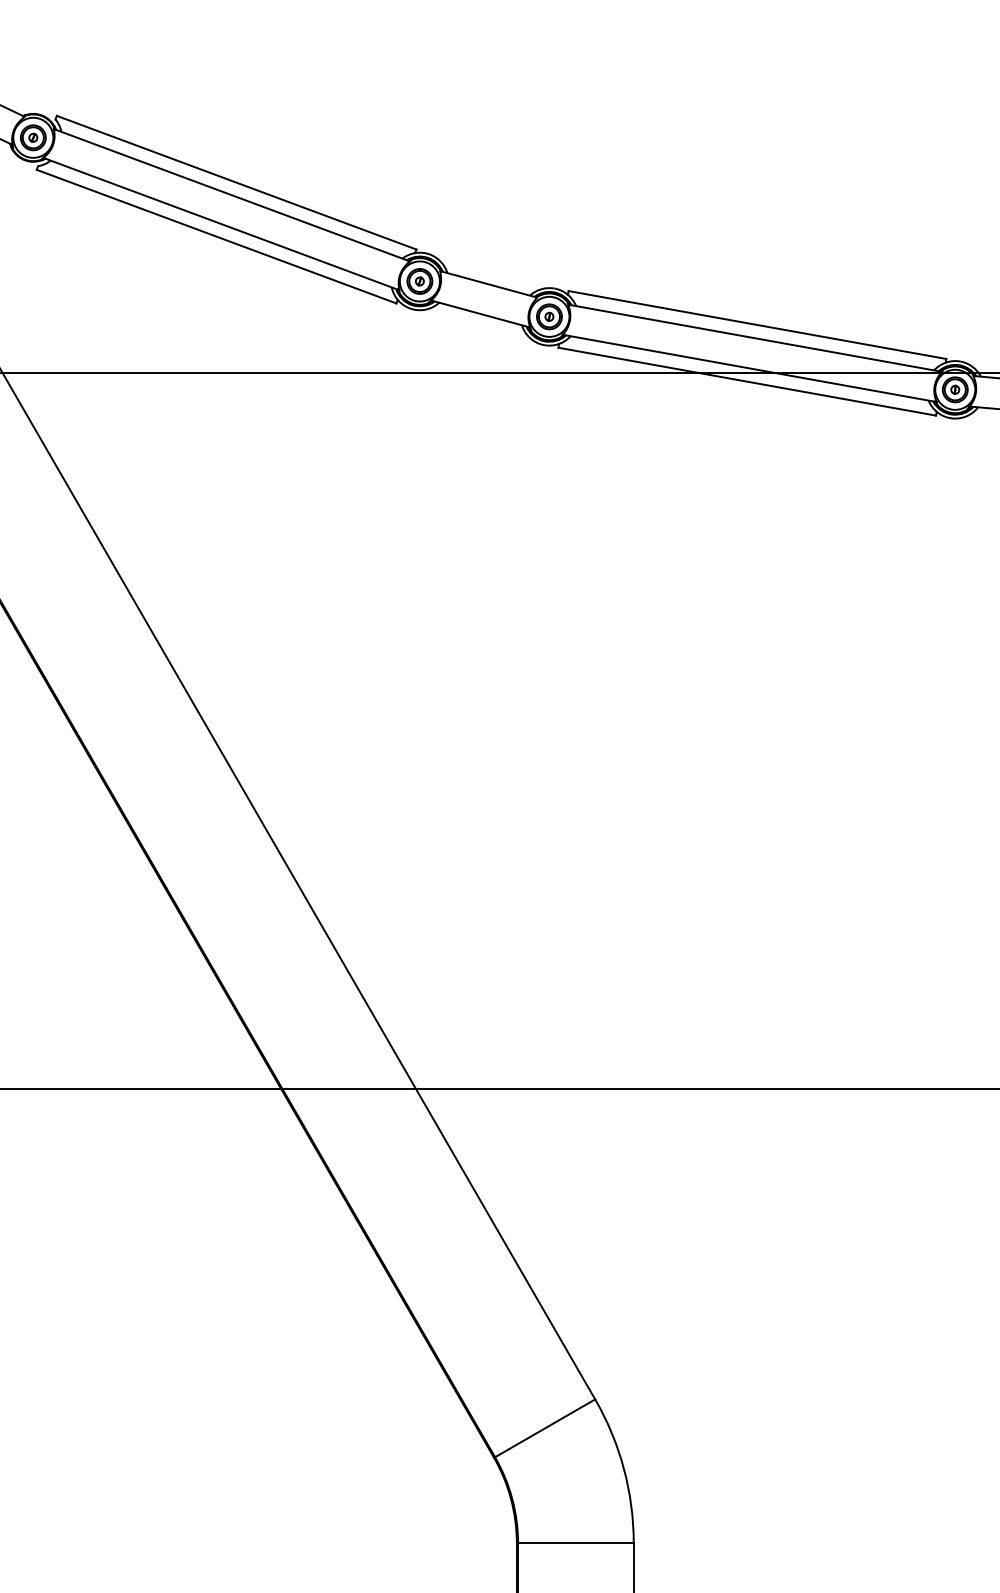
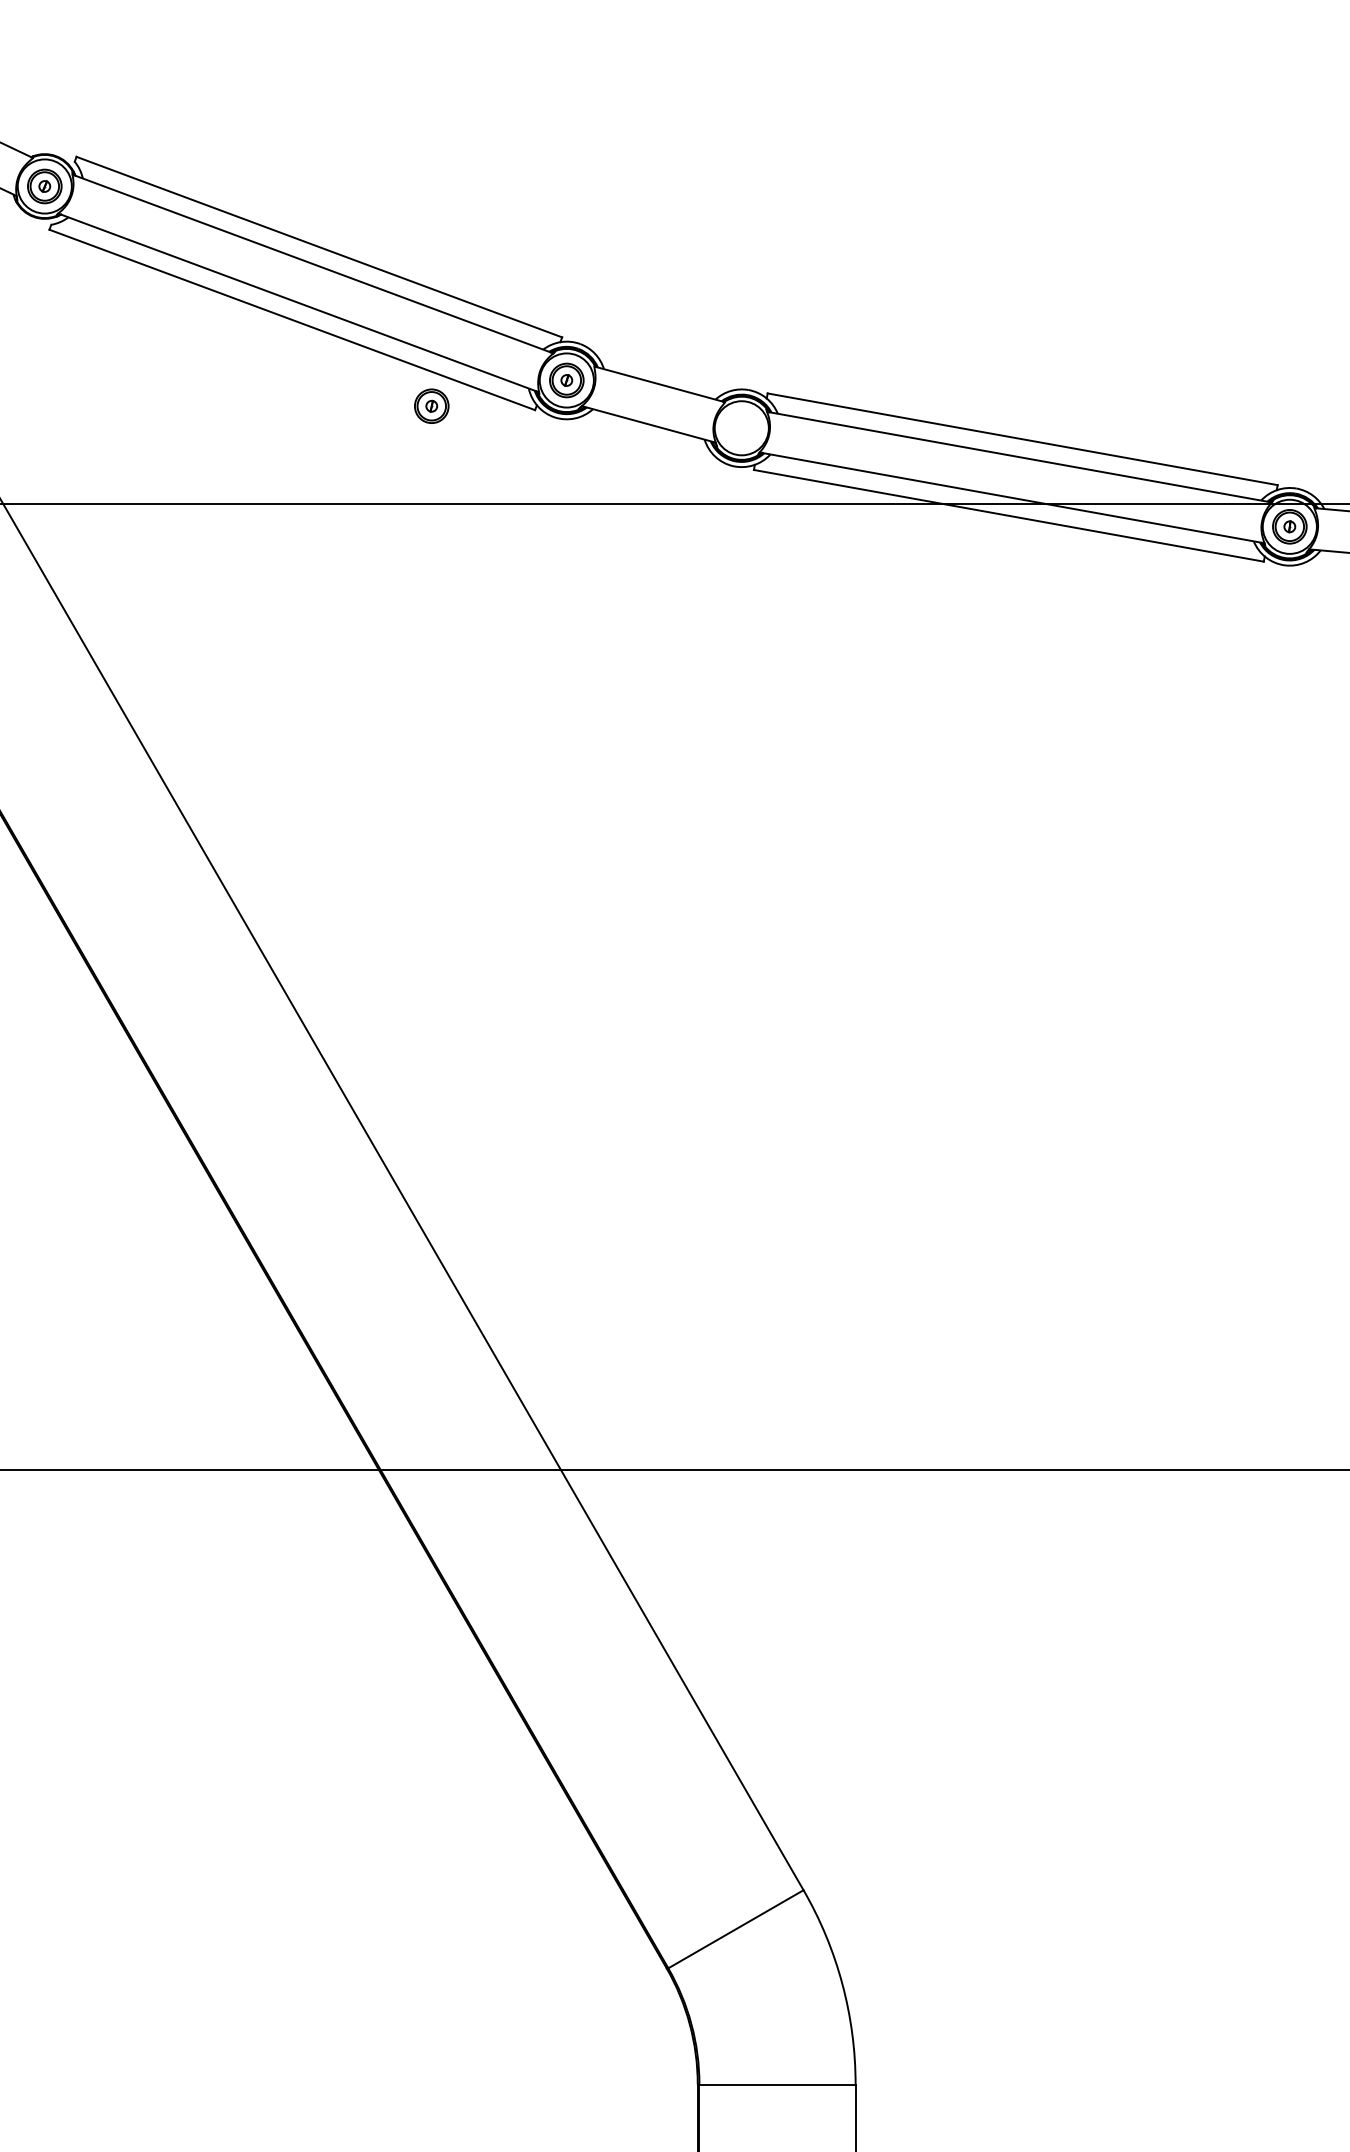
part: (549, 316) -> (431, 405), moved

